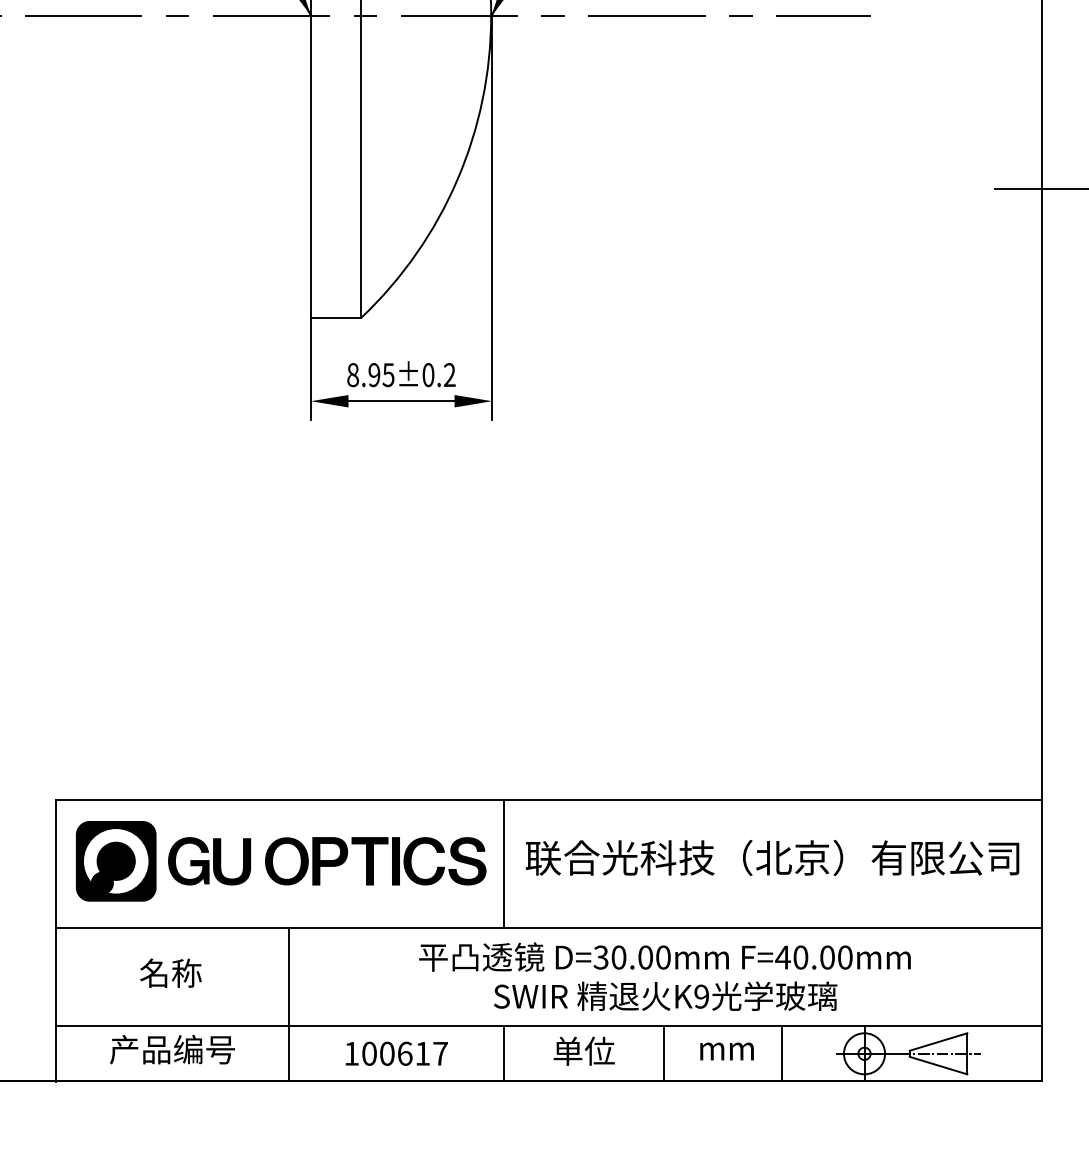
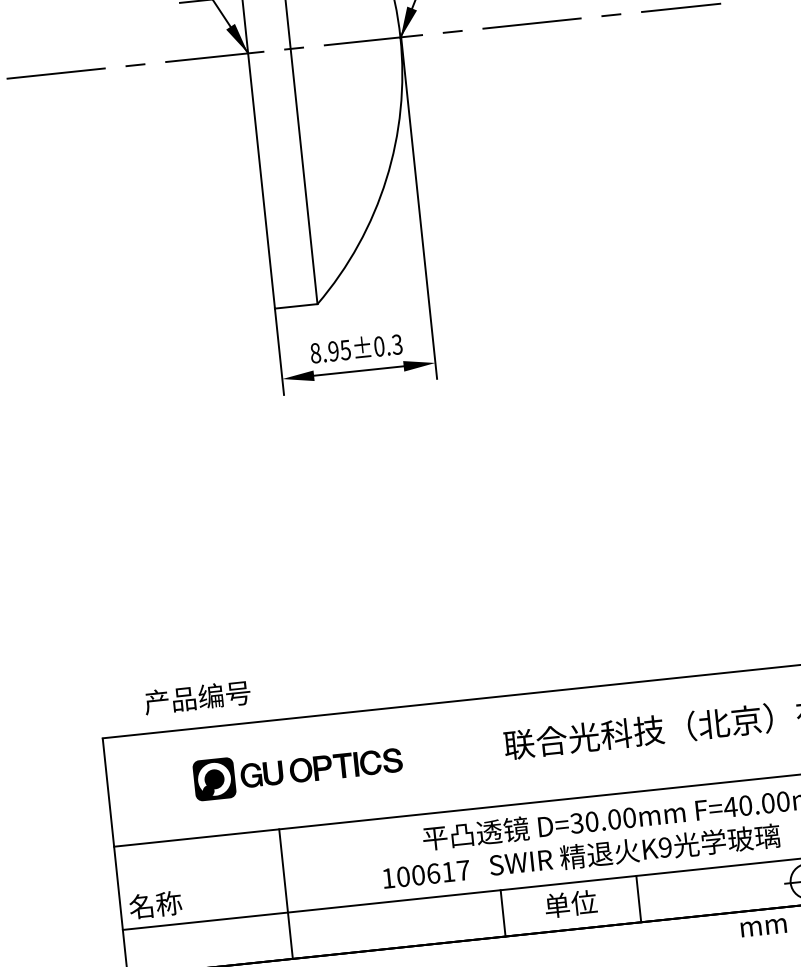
text: (449, 375) -> (397, 345), 8.95±0.2 -> 8.95±0.3
part: (281, 861) -> (298, 770), size x0.6
line: (503, 863) -> (486, 752), removed
text: (170, 972) -> (155, 904), moved
line: (288, 1004) -> (285, 894), moved
text: (172, 1049) -> (197, 697), moved
text: (726, 1051) -> (763, 927), moved
text: (396, 1053) -> (426, 874), moved
line: (782, 1053) -> (738, 888), removed

